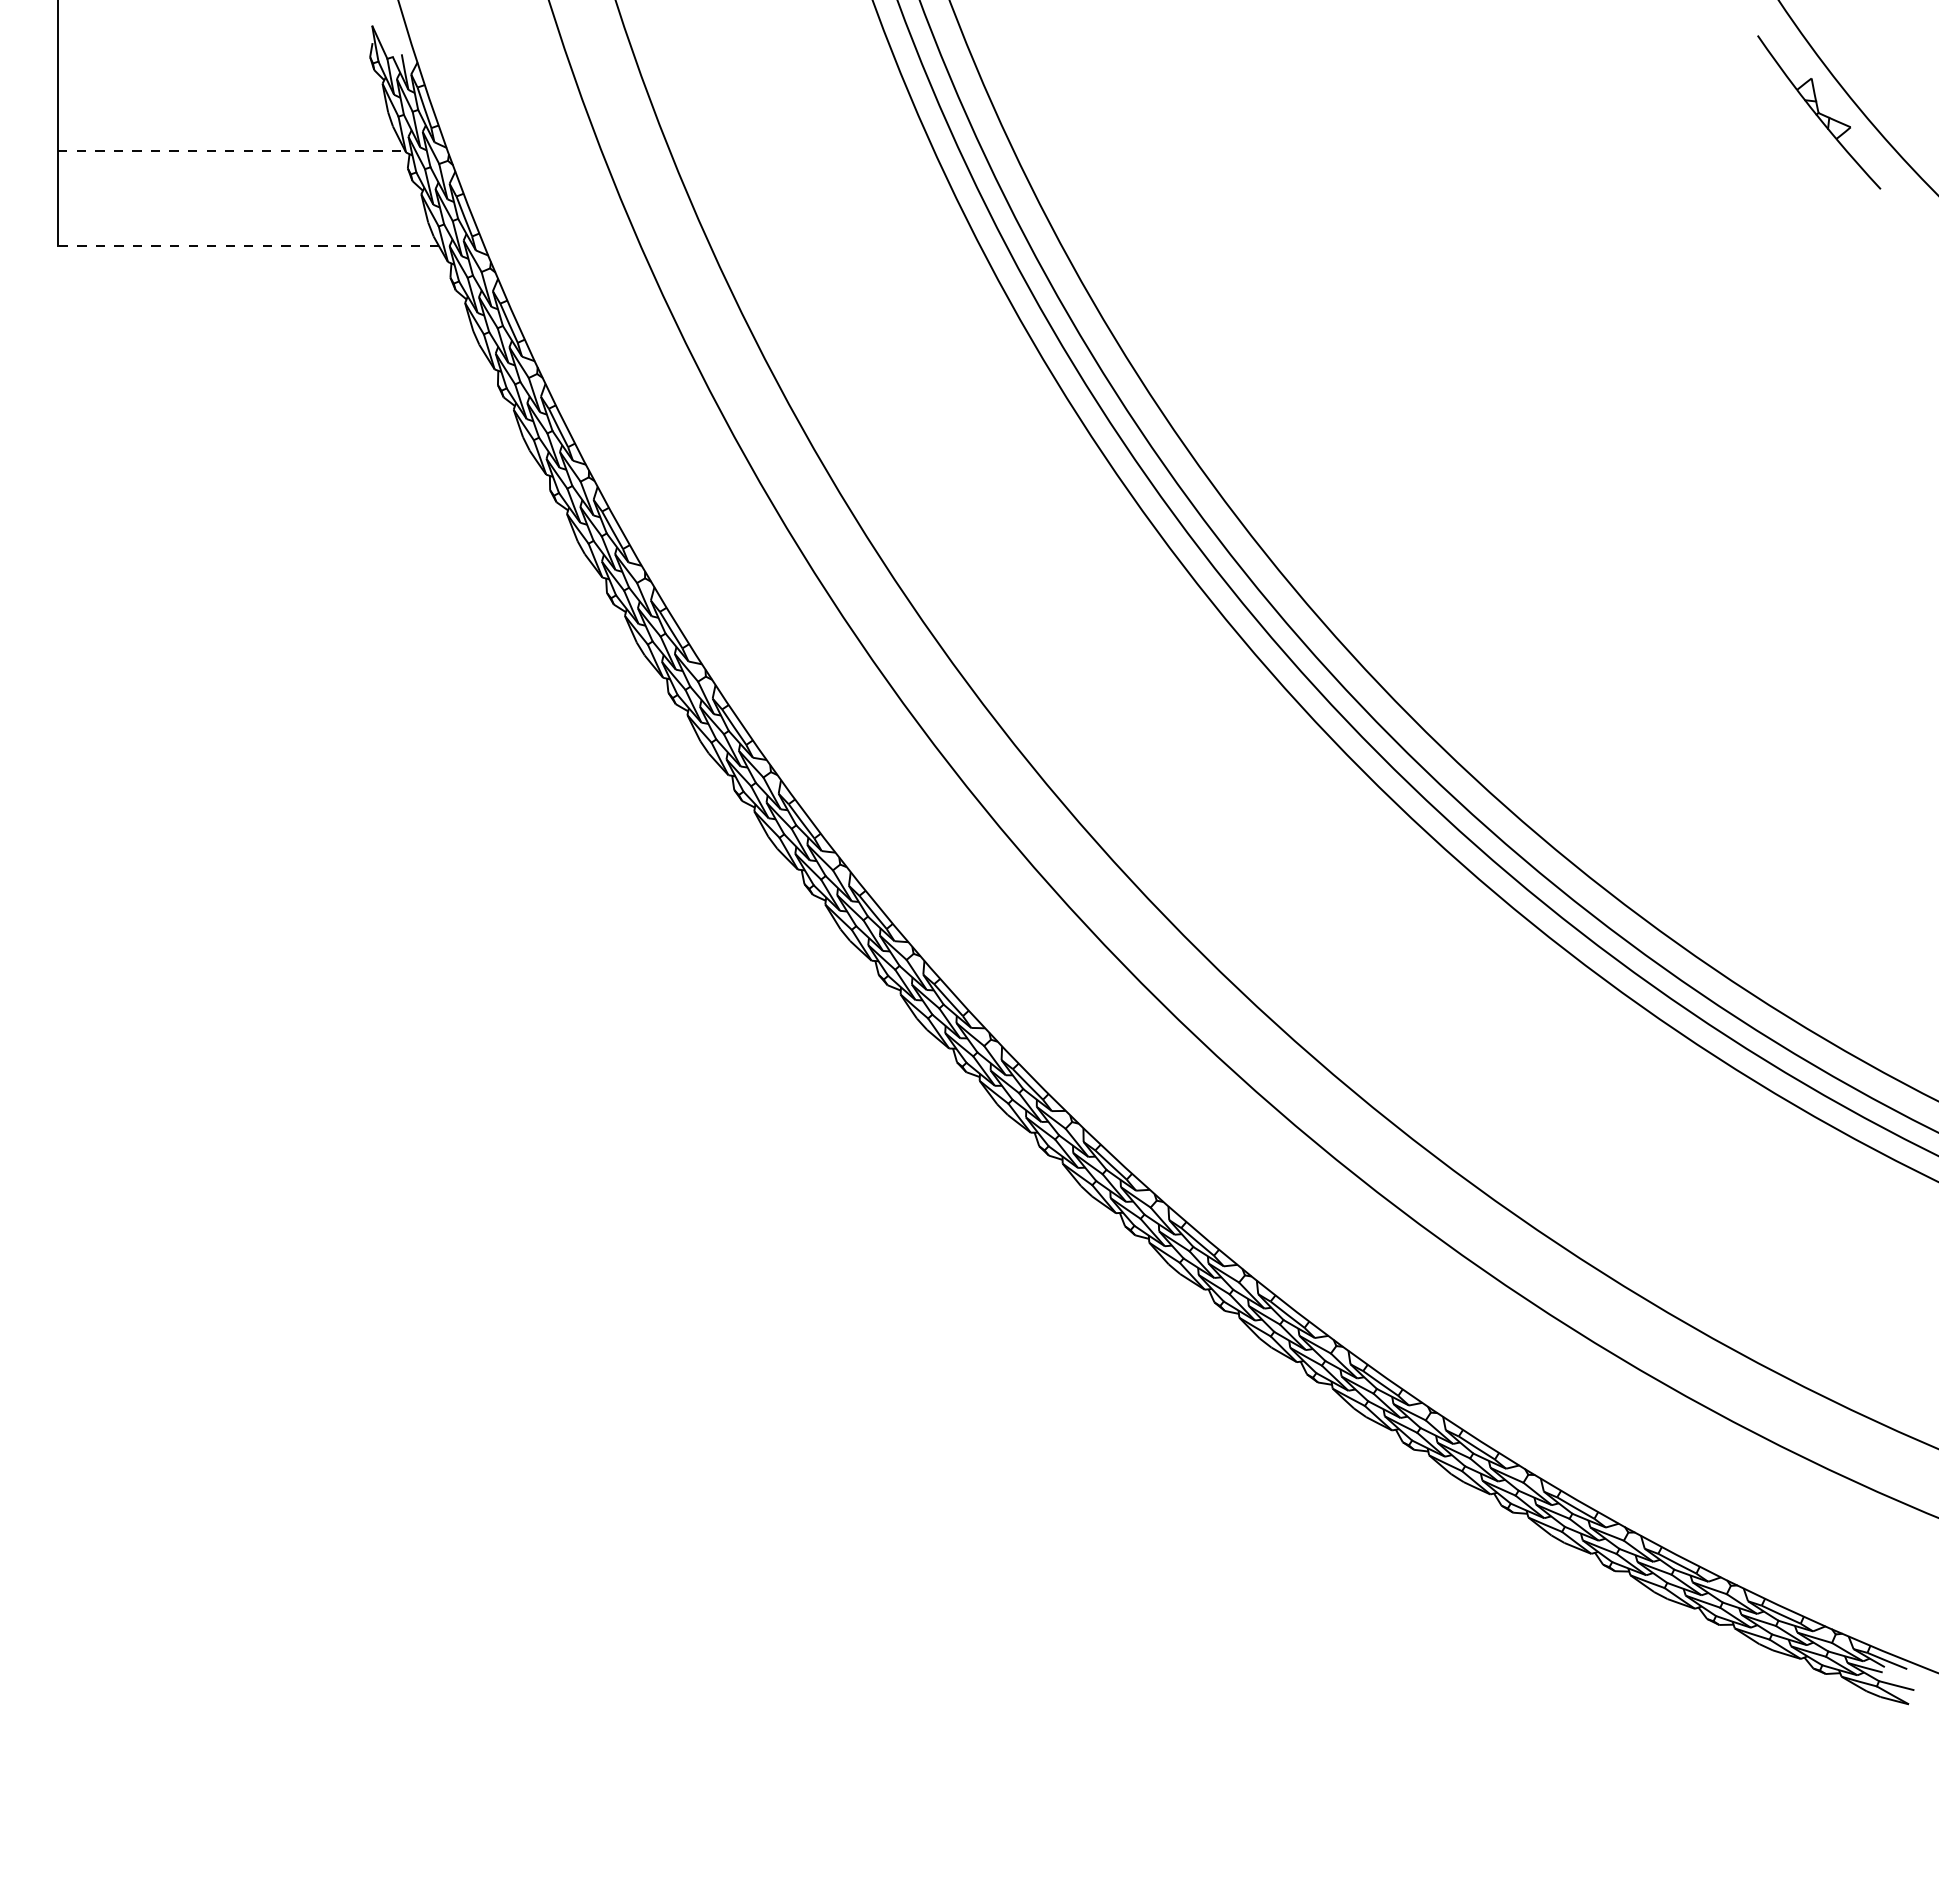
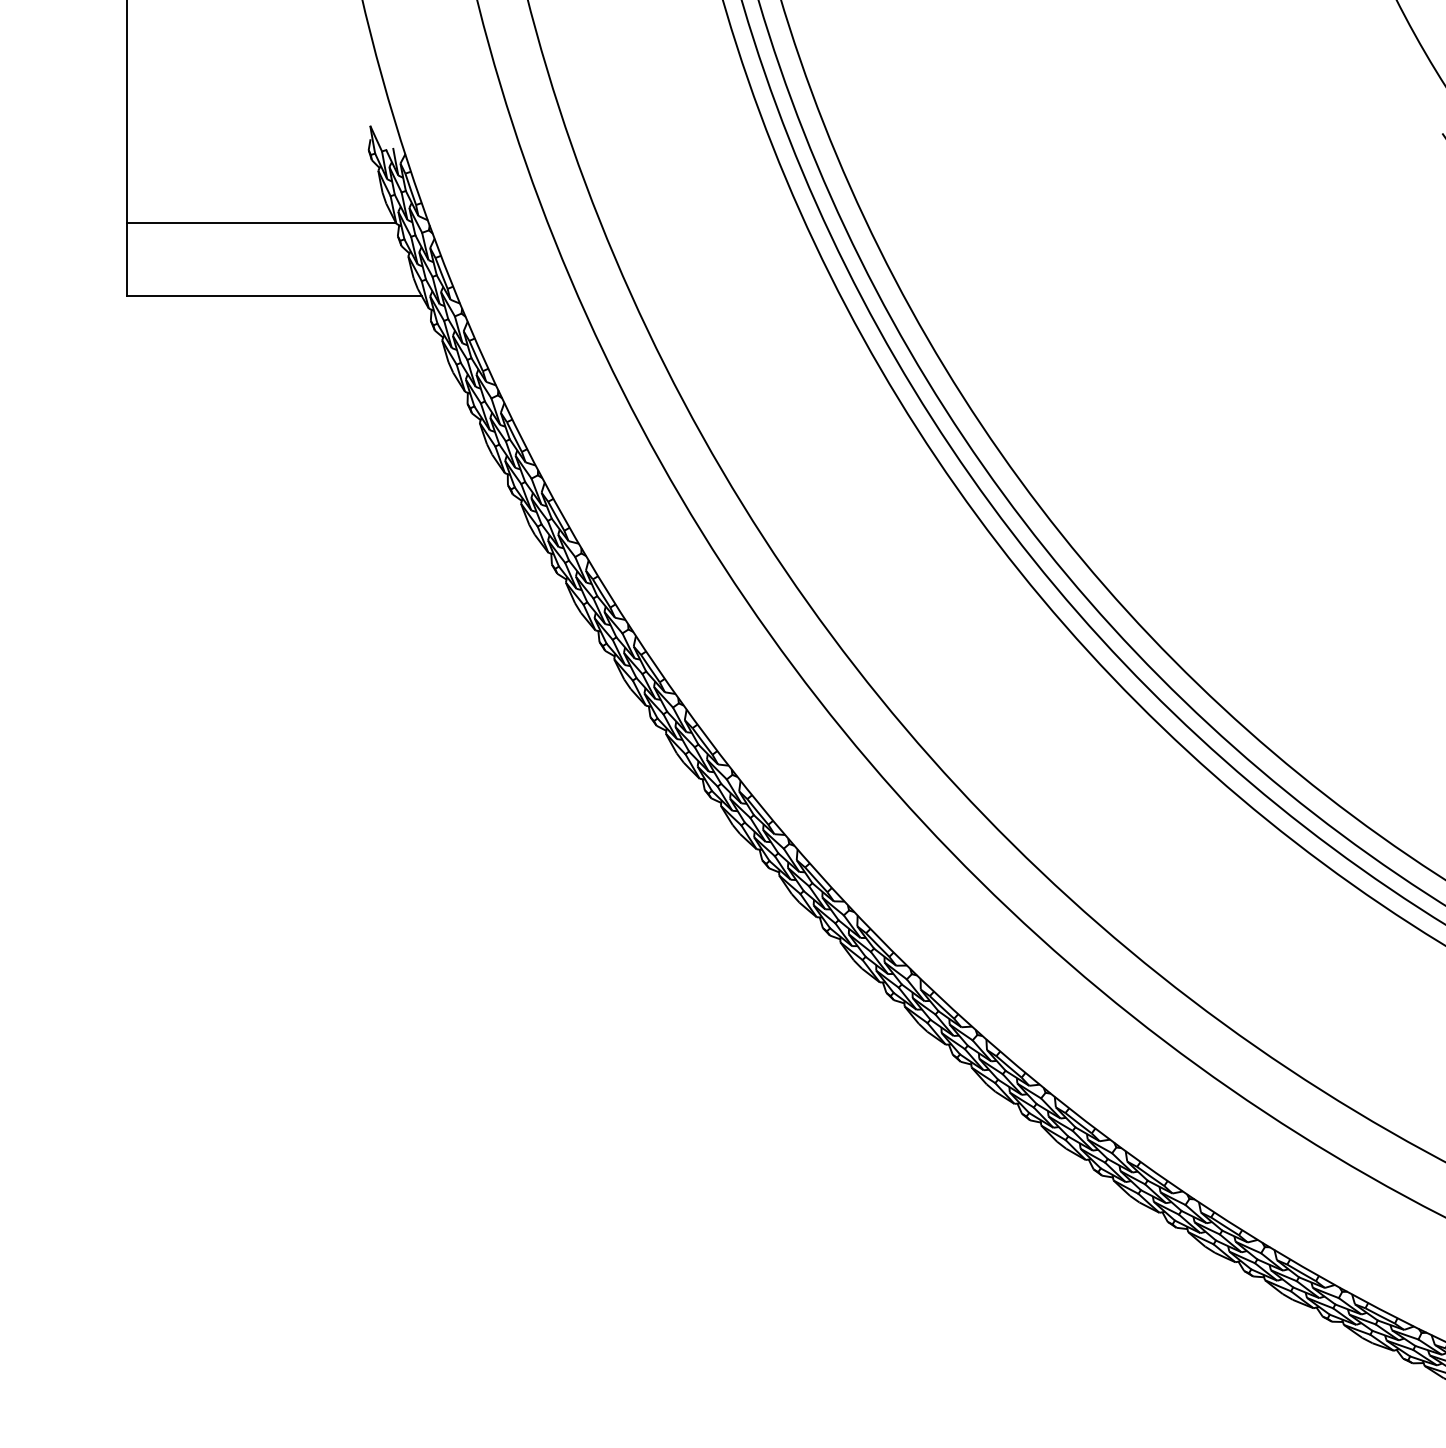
line: (231, 151) -> (261, 223), dashed -> solid
line: (248, 245) -> (274, 295), dashed -> solid

